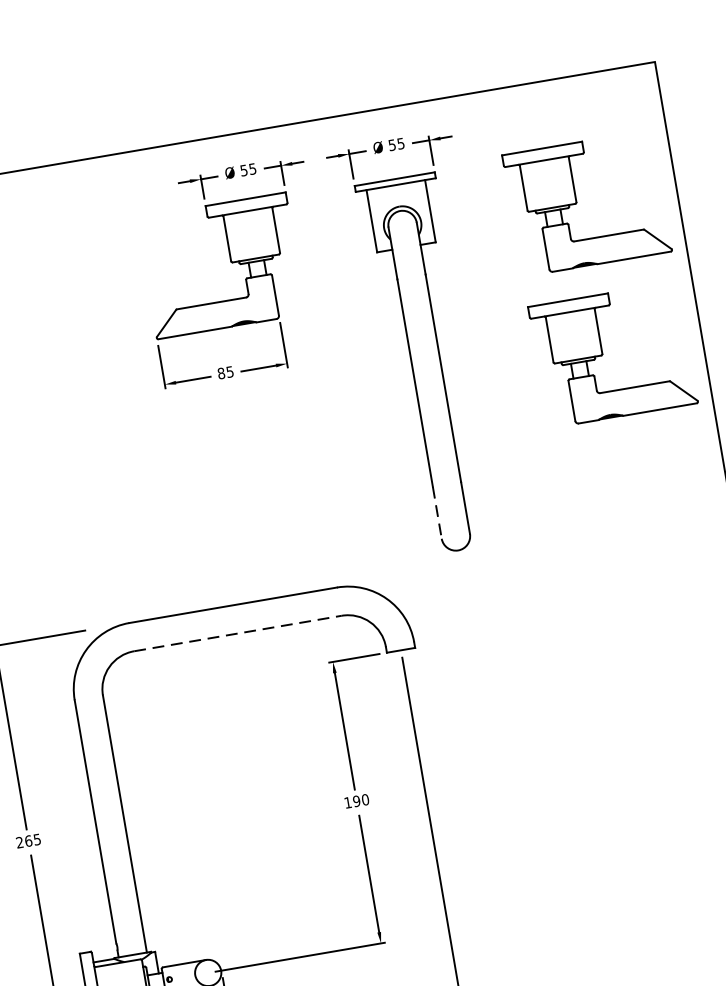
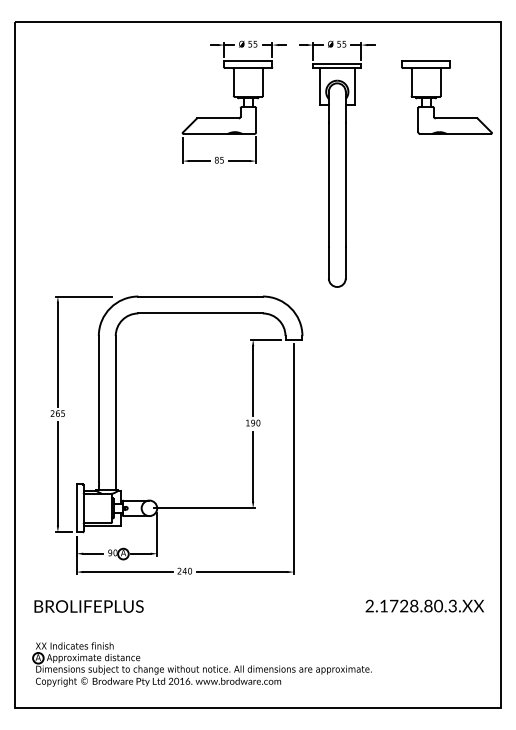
part: (612, 355) -> (446, 188), removed
line: (436, 512) -> (328, 262), dashed -> solid
line: (239, 633) -> (201, 313), dashed -> solid

